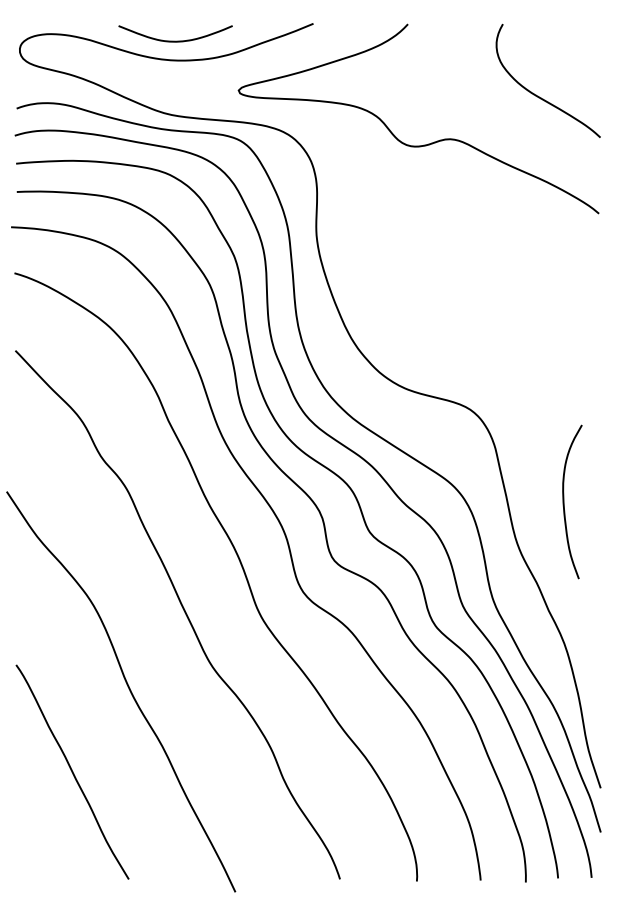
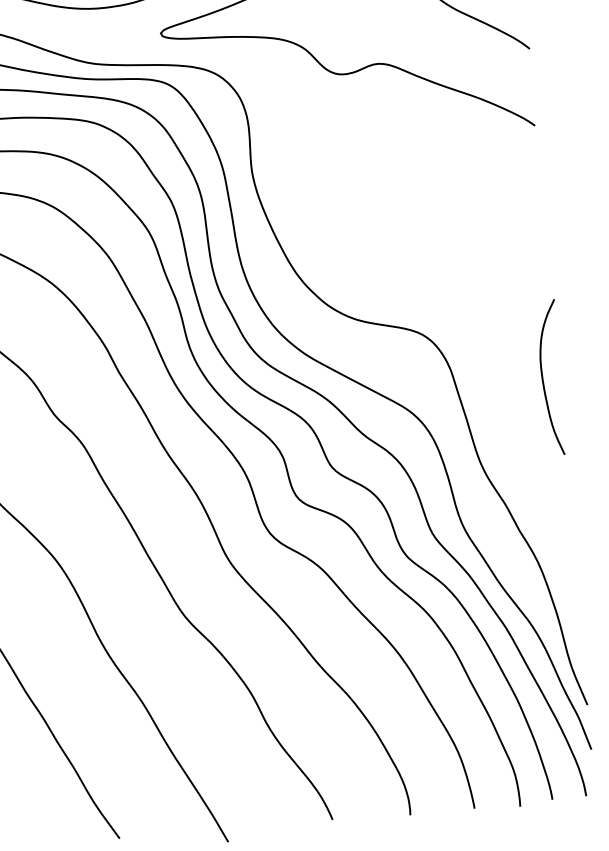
curve: (564, 501) -> (543, 377), moved

